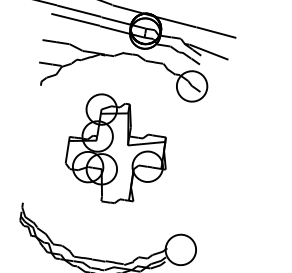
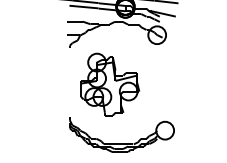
part: (117, 149) -> (109, 84), moved

